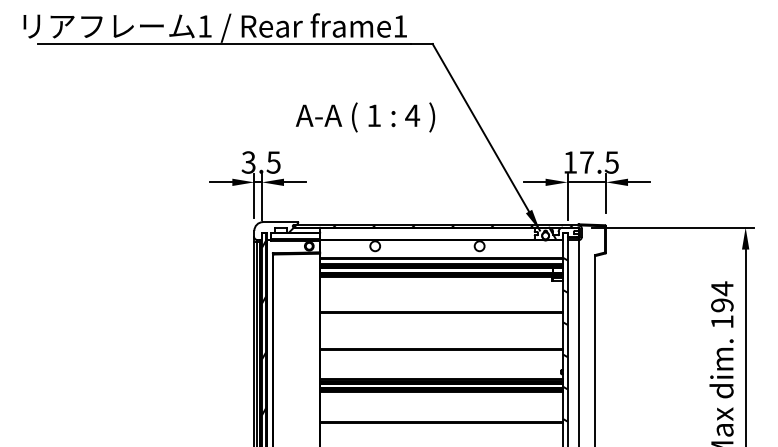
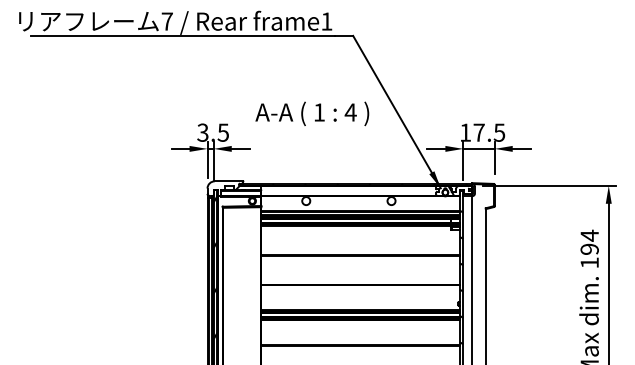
text: (204, 26) -> (166, 21), 1 -> 7
text: (365, 116) -> (312, 113), moved

